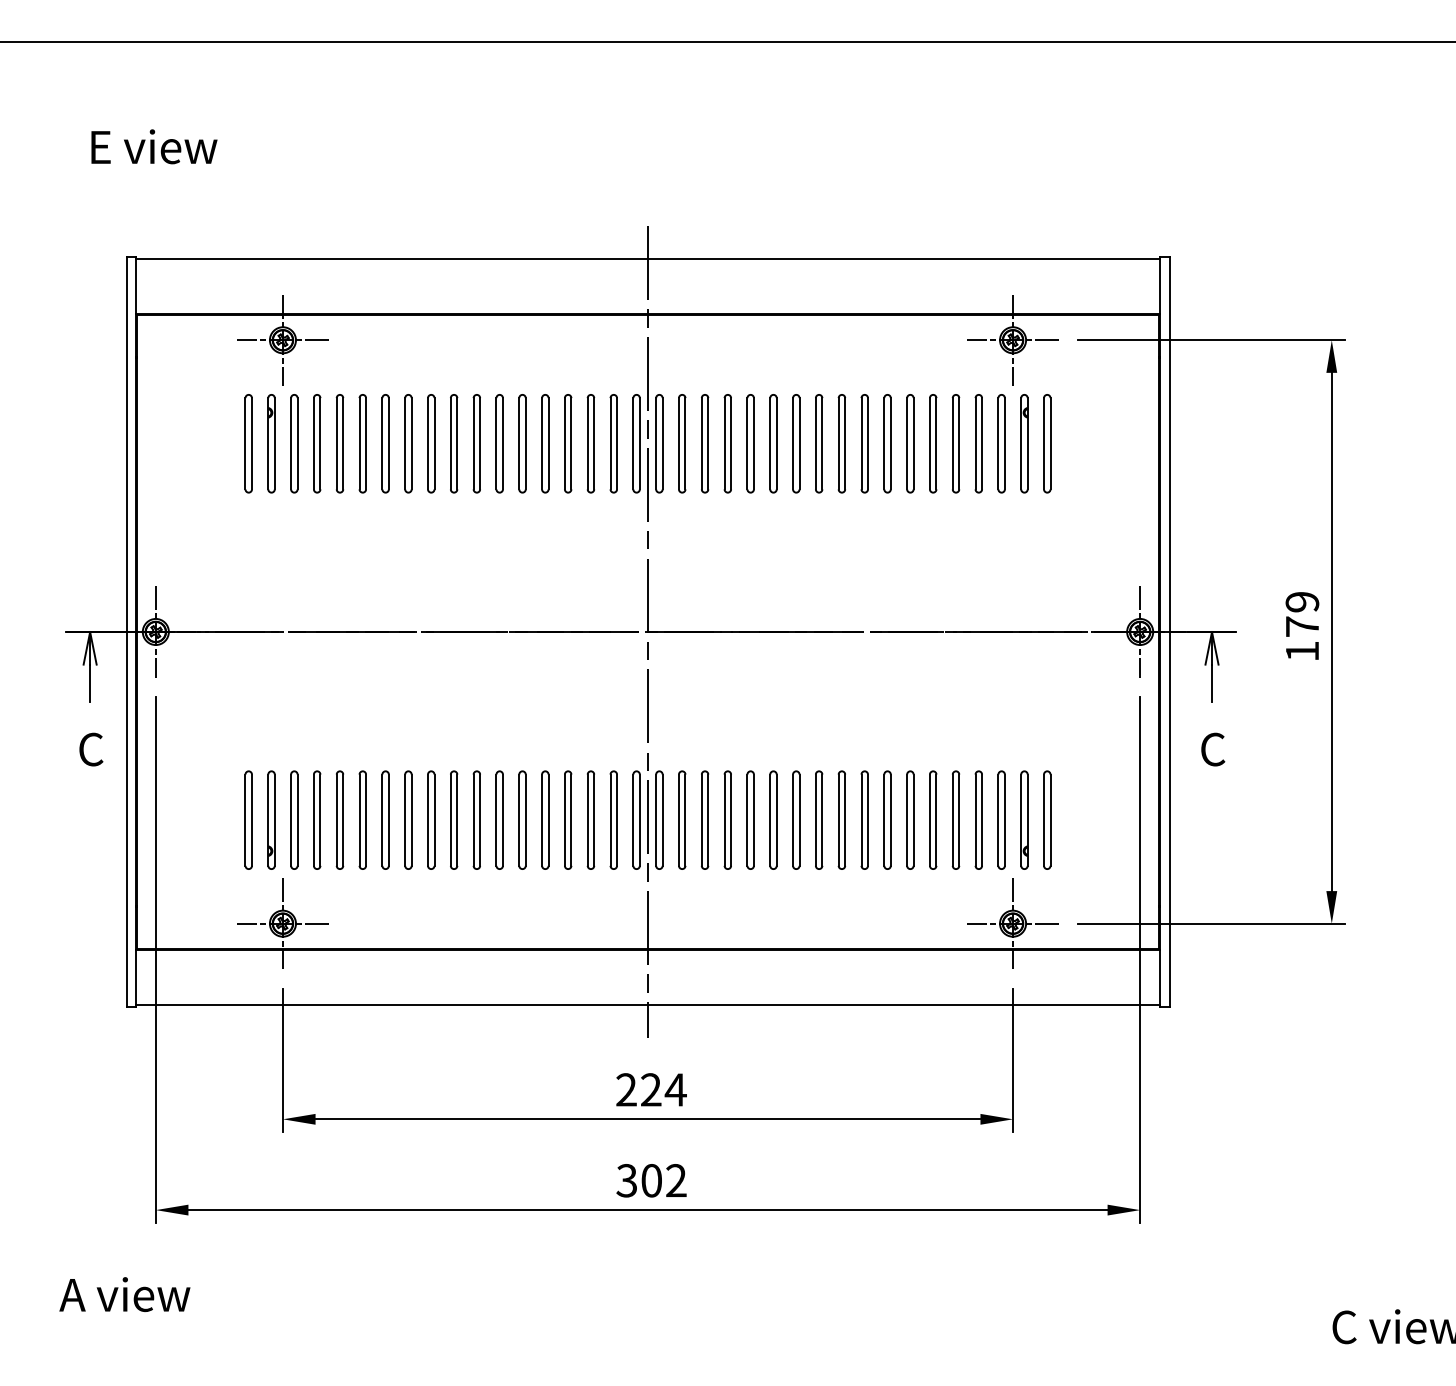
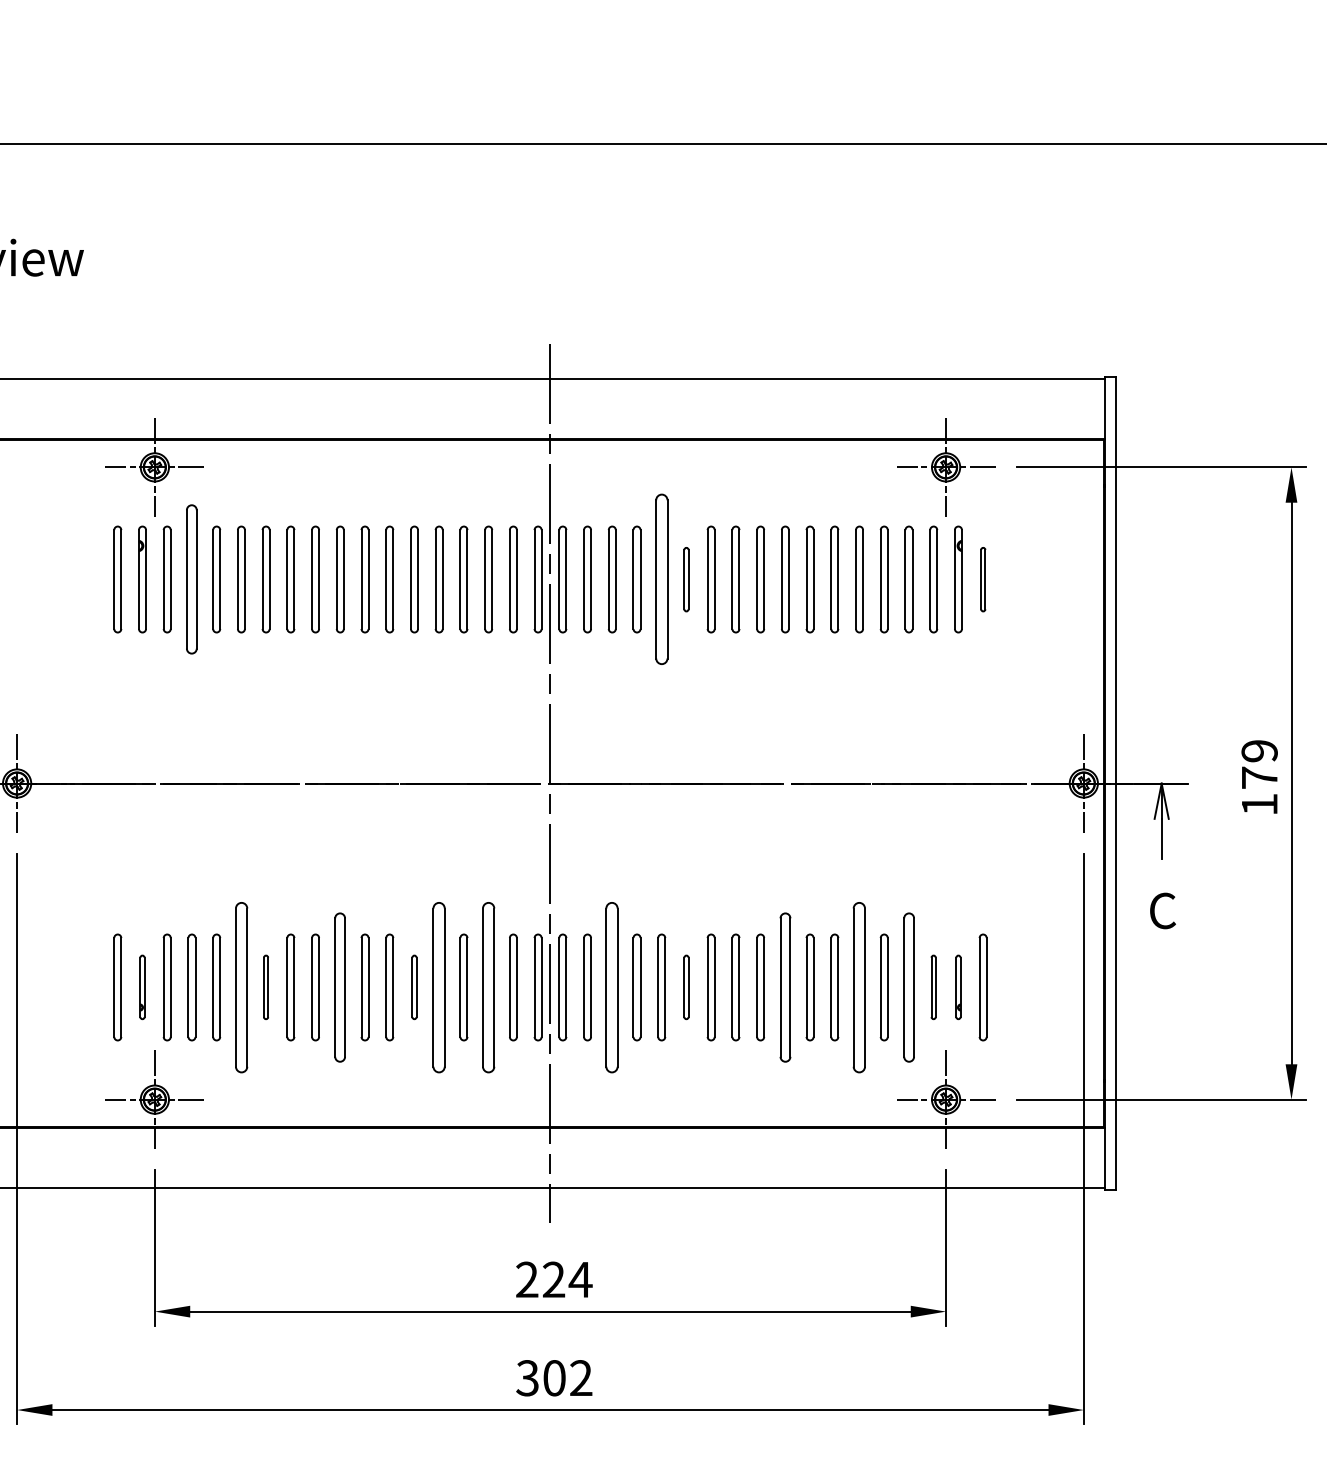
part: (317, 443) -> (192, 579), size x1.4
part: (750, 443) -> (661, 579), size x1.6
part: (773, 443) -> (686, 579), size x0.6
part: (1047, 443) -> (983, 579), size x0.6
part: (271, 819) -> (142, 986), size x0.6
part: (362, 819) -> (241, 986), size x1.6
part: (385, 819) -> (265, 986), size x0.6
part: (454, 819) -> (340, 986), size x1.4
part: (522, 819) -> (414, 986), size x0.6
part: (545, 819) -> (439, 986), size x1.6
part: (590, 819) -> (488, 986), size x1.6
part: (705, 819) -> (612, 986), size x1.6
part: (773, 819) -> (686, 986), size x0.6
part: (864, 819) -> (785, 986), size x1.4
part: (933, 819) -> (859, 986), size x1.6
part: (978, 819) -> (908, 986), size x1.4
part: (1001, 819) -> (933, 986), size x0.6
part: (1024, 819) -> (958, 986), size x0.6

